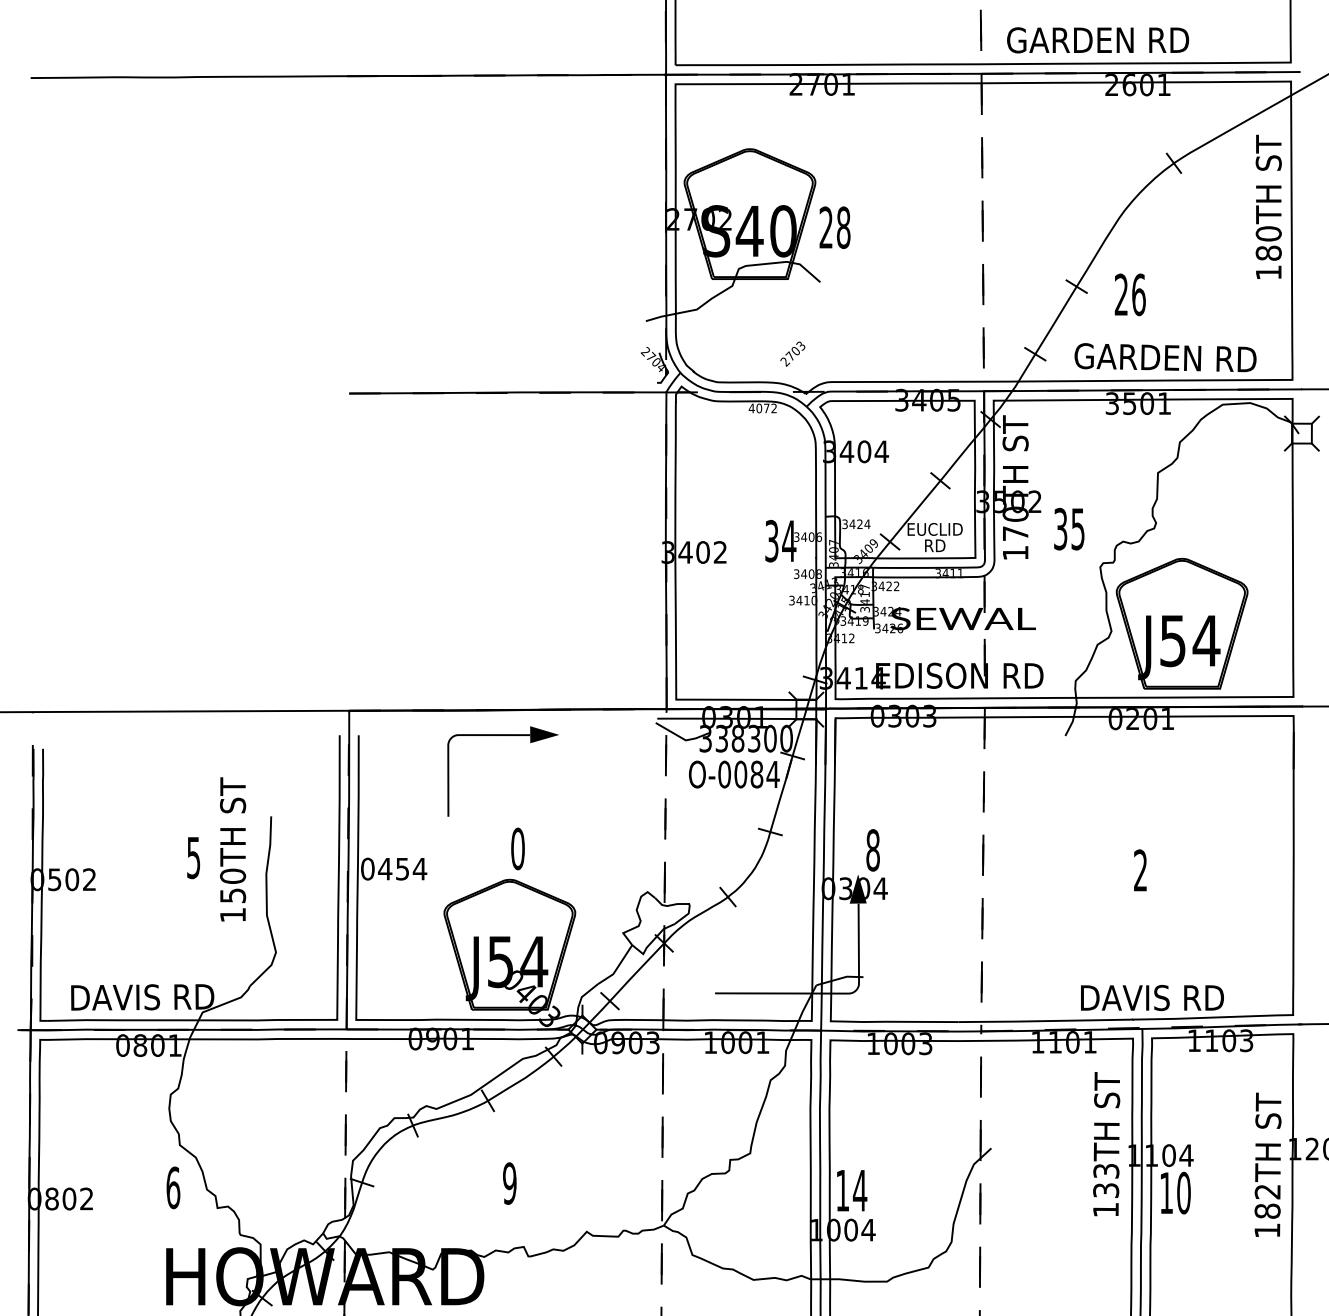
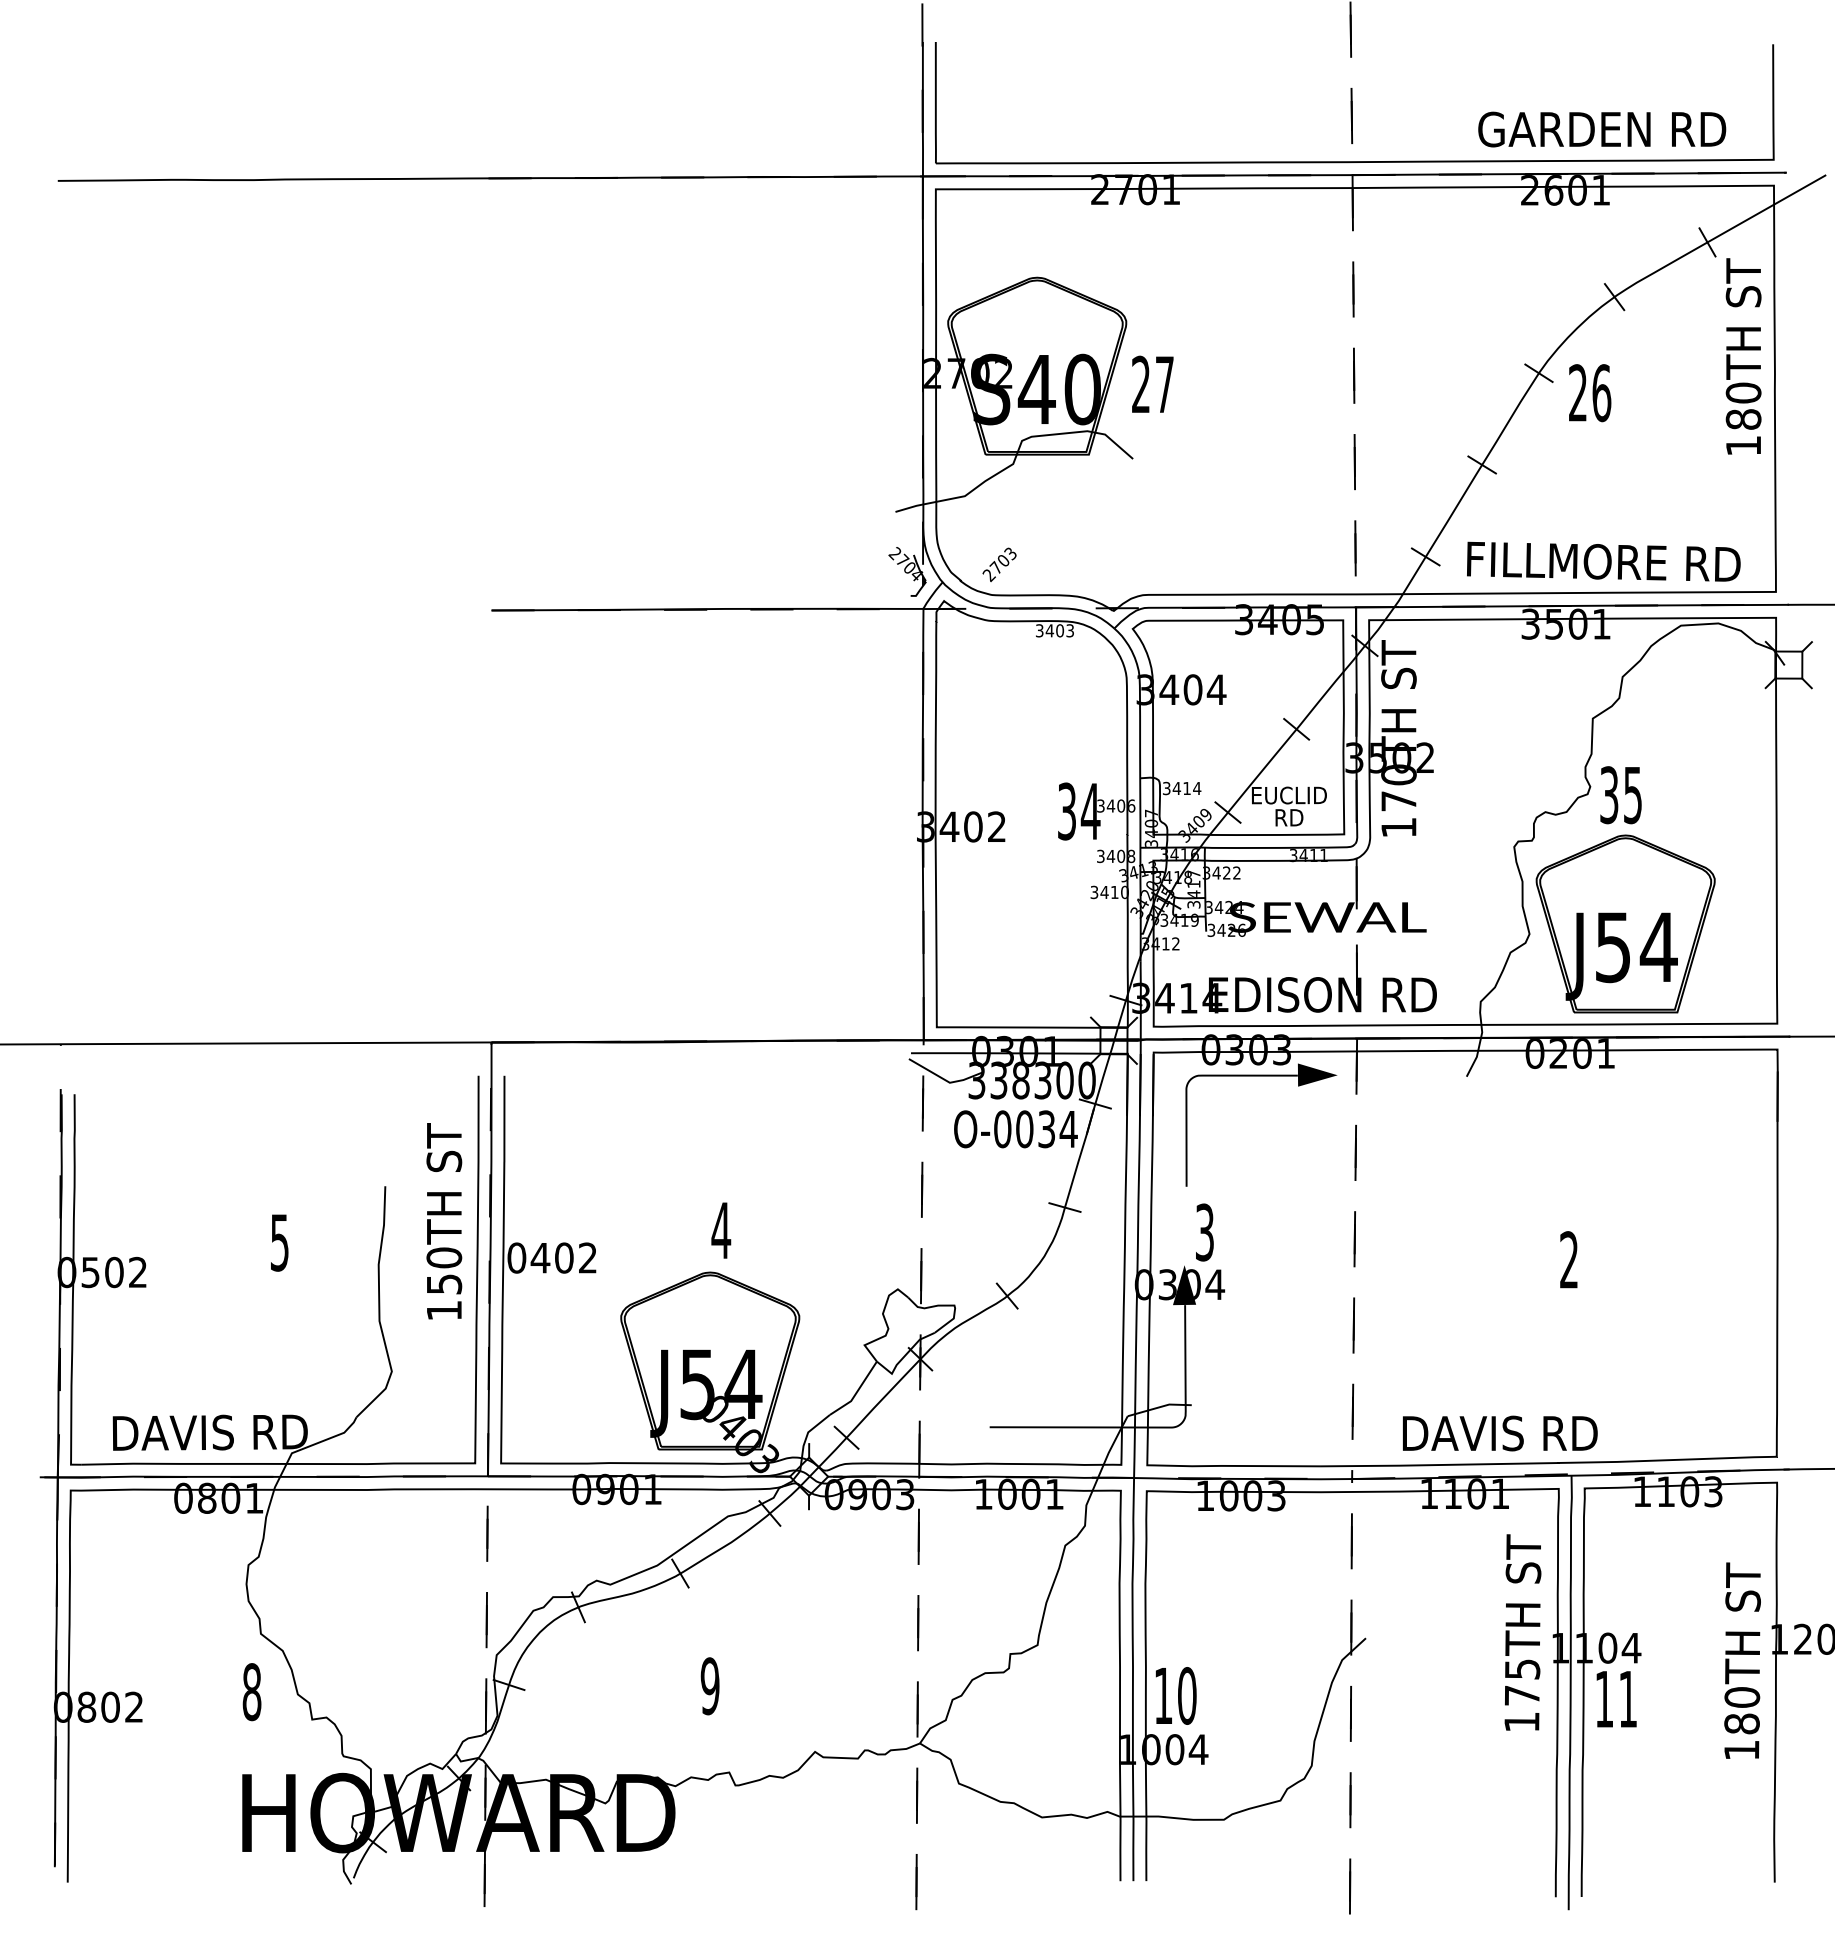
text: (1098, 40) -> (1602, 129), moved
line: (1242, 123) -> (1707, 242), added
line: (1118, 219) -> (1538, 373), added
text: (843, 227) -> (1164, 384), 28 -> 27
text: (1130, 295) -> (1590, 393), moved
text: (792, 353) -> (999, 564), moved
text: (1165, 357) -> (1603, 561), GARDEN RD -> FILLMORE RD
text: (762, 408) -> (1054, 630), 4072 -> 3403
text: (859, 523) -> (1186, 787), 3424 -> 3414
text: (1068, 529) -> (1620, 795), moved
part: (503, 735) -> (1261, 1076), moved
text: (756, 774) -> (1046, 1129), O-0084 -> O-0034
text: (518, 848) -> (721, 1230), 0 -> 4
text: (233, 849) -> (444, 1221), moved
text: (872, 850) -> (1204, 1232), 8 -> 3
text: (411, 868) -> (576, 1257), 0454 -> 0402
text: (1152, 997) -> (1500, 1433), moved
text: (1106, 1180) -> (1522, 1682), 133TH -> 175TH
text: (172, 1188) -> (251, 1692), 6 -> 8
text: (860, 1190) -> (1187, 1695), 14 -> 10
text: (1267, 1191) -> (1742, 1697), 182TH -> 180TH
text: (1183, 1193) -> (1627, 1699), 10 -> 11

